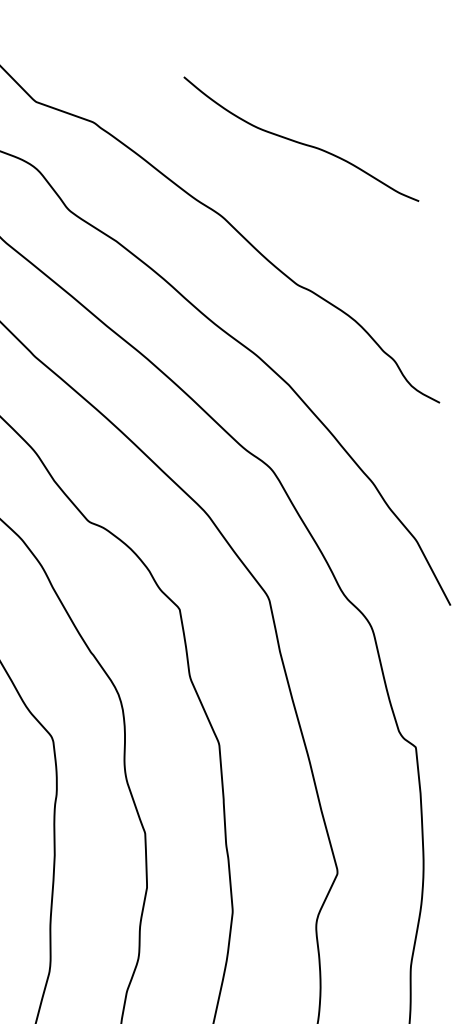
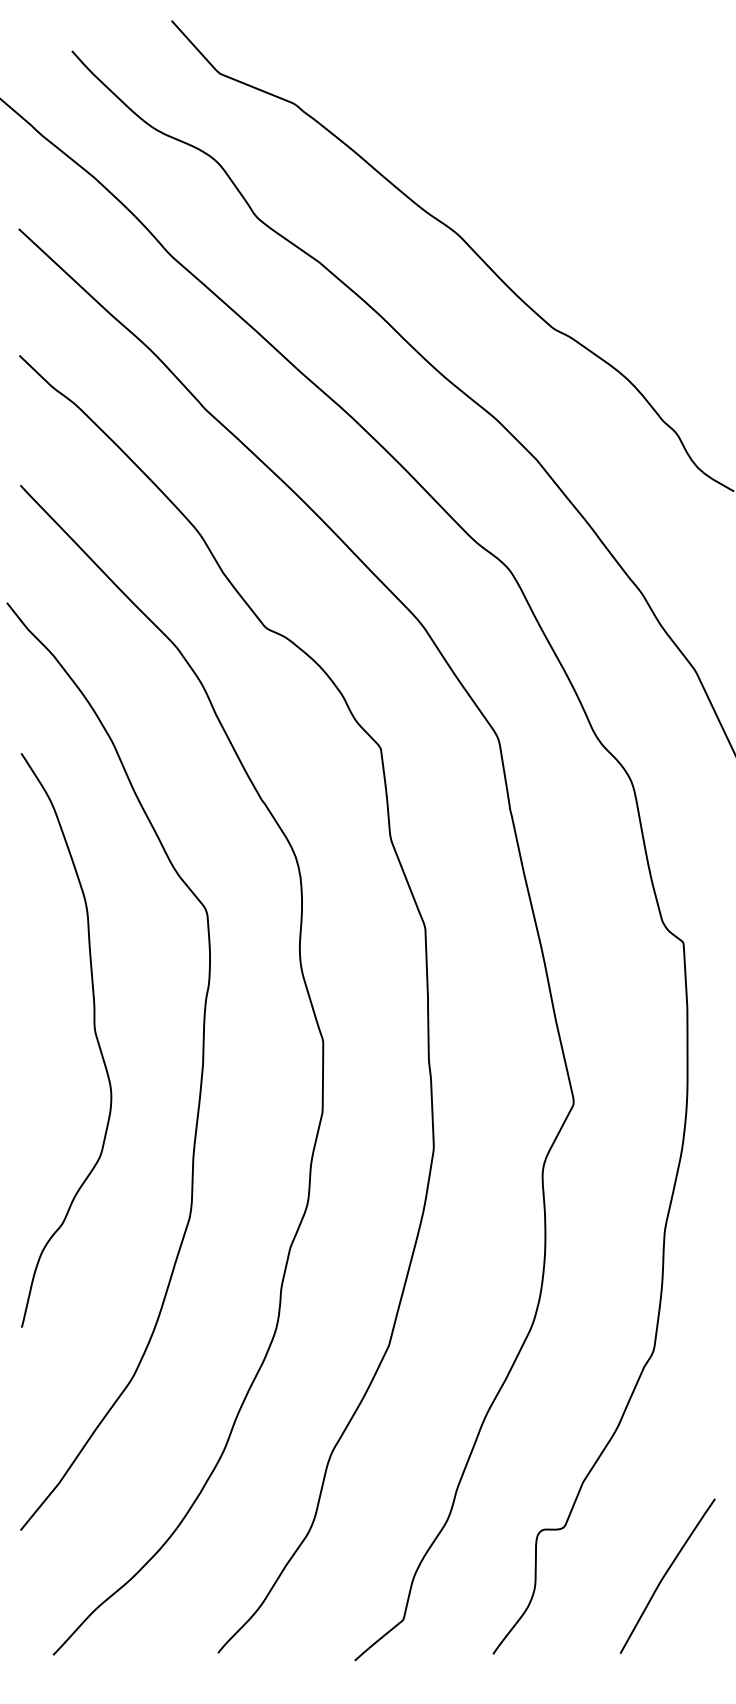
curve: (300, 142) -> (565, 141), removed

